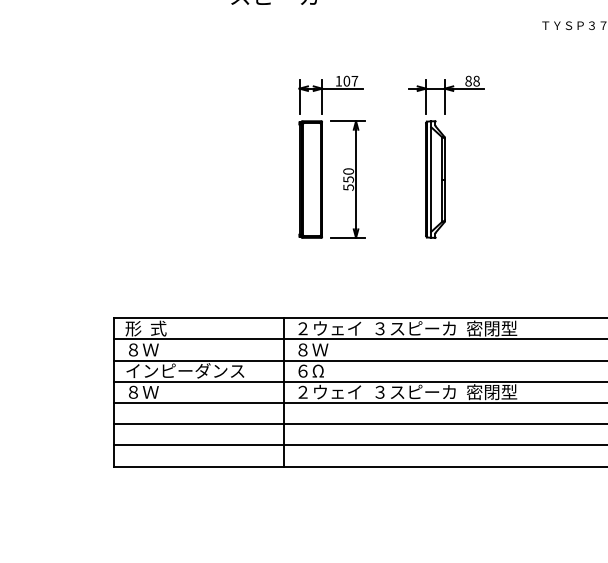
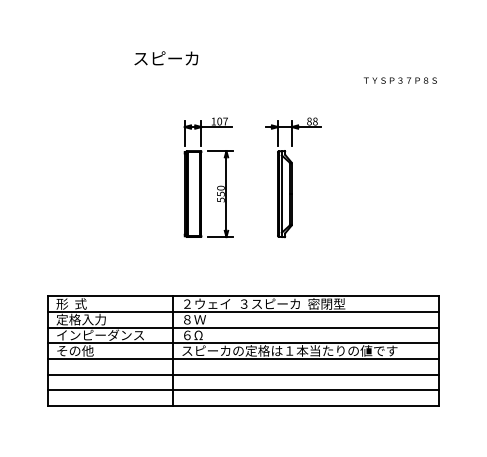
text: (158, 349) -> (80, 319), ８Ｗ -> 定格入力
text: (151, 391) -> (75, 350), ８Ｗ -> その他
text: (441, 391) -> (289, 350), ２ウェイ  ３スピーカ  密閉型 -> スピーカの定格は１本当たりの値です

